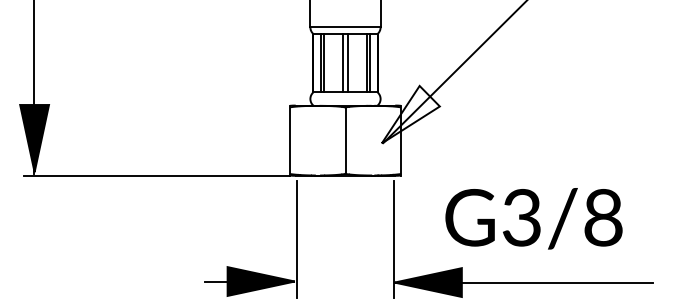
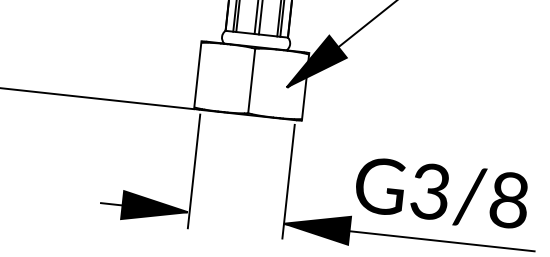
fill: (410, 114) -> (317, 62), added
part: (533, 218) -> (441, 193), moved

